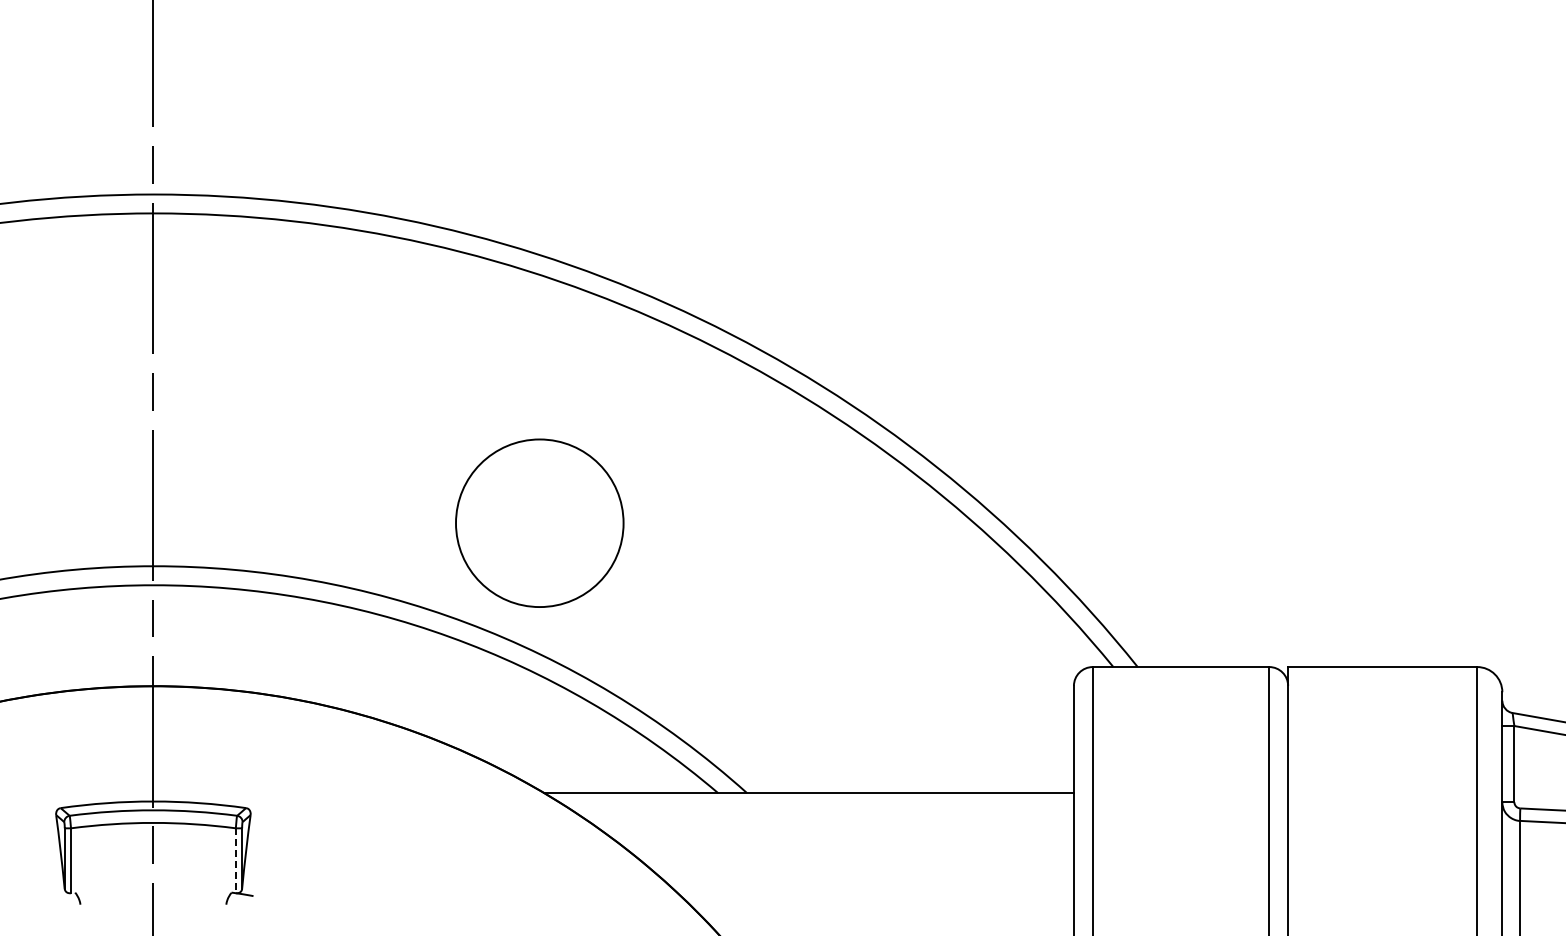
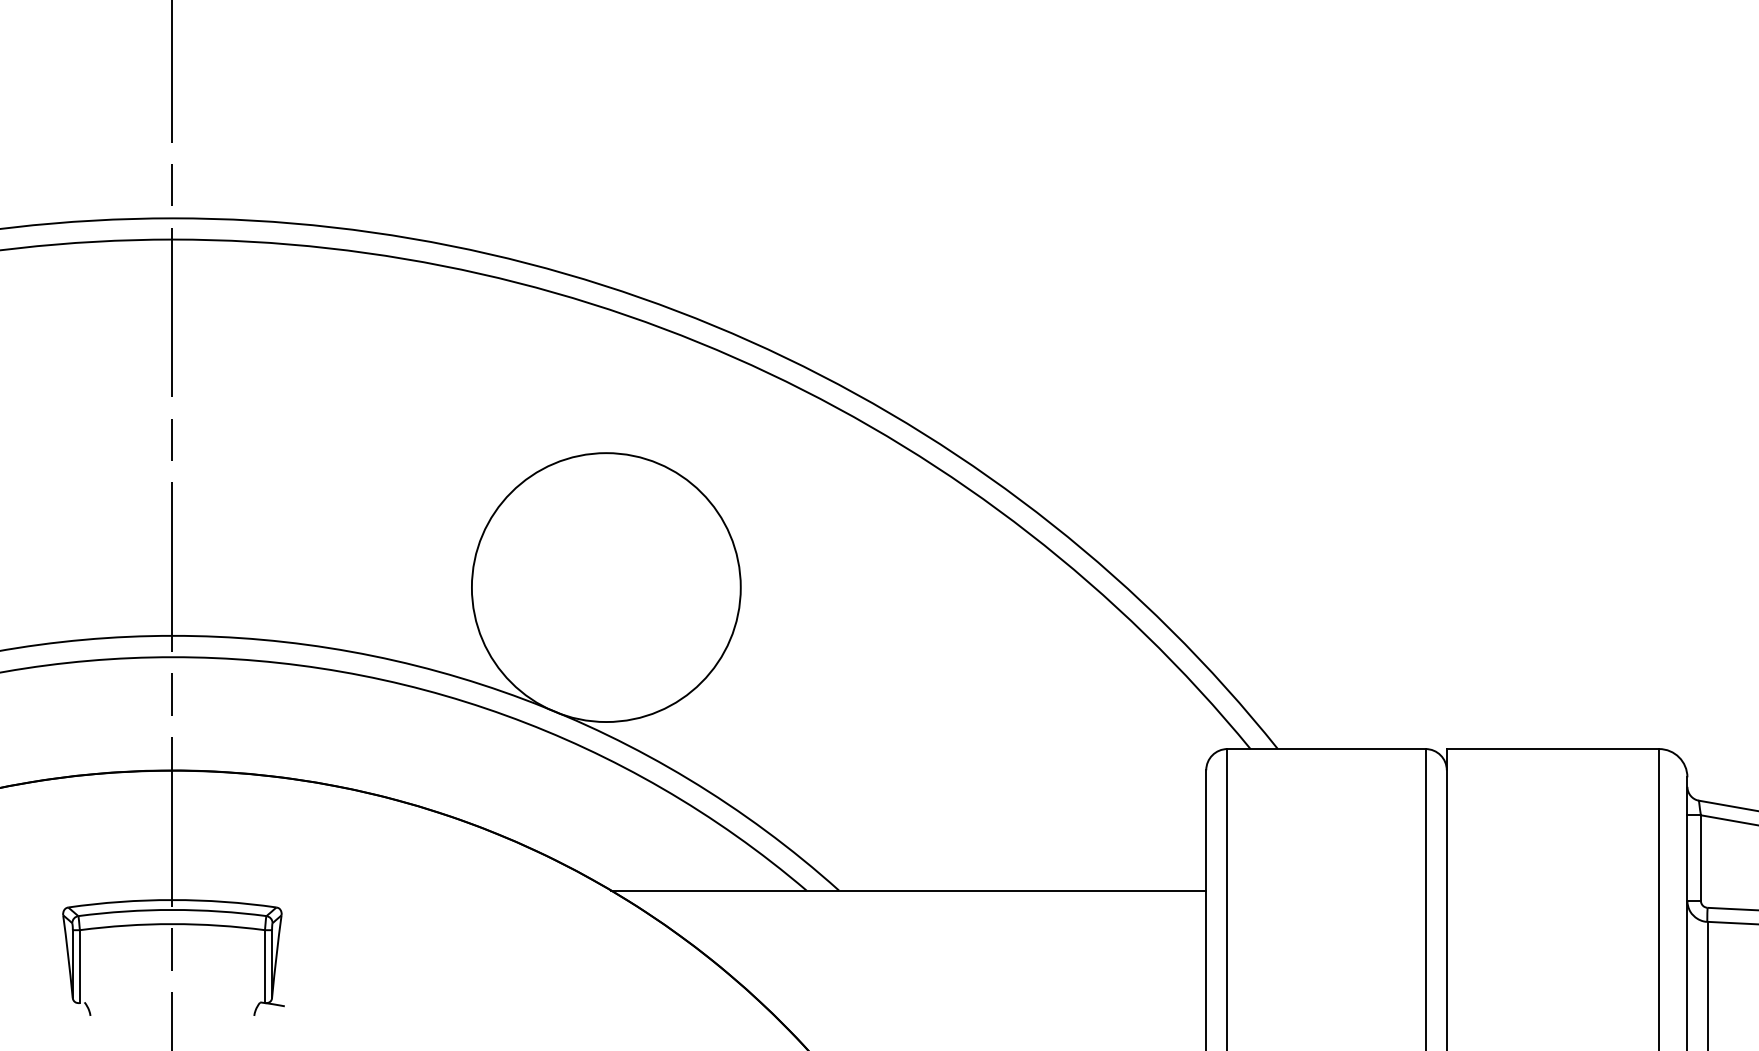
circle: (539, 522) -> (606, 586), size x1.43
line: (235, 861) -> (264, 967), dashed -> solid

